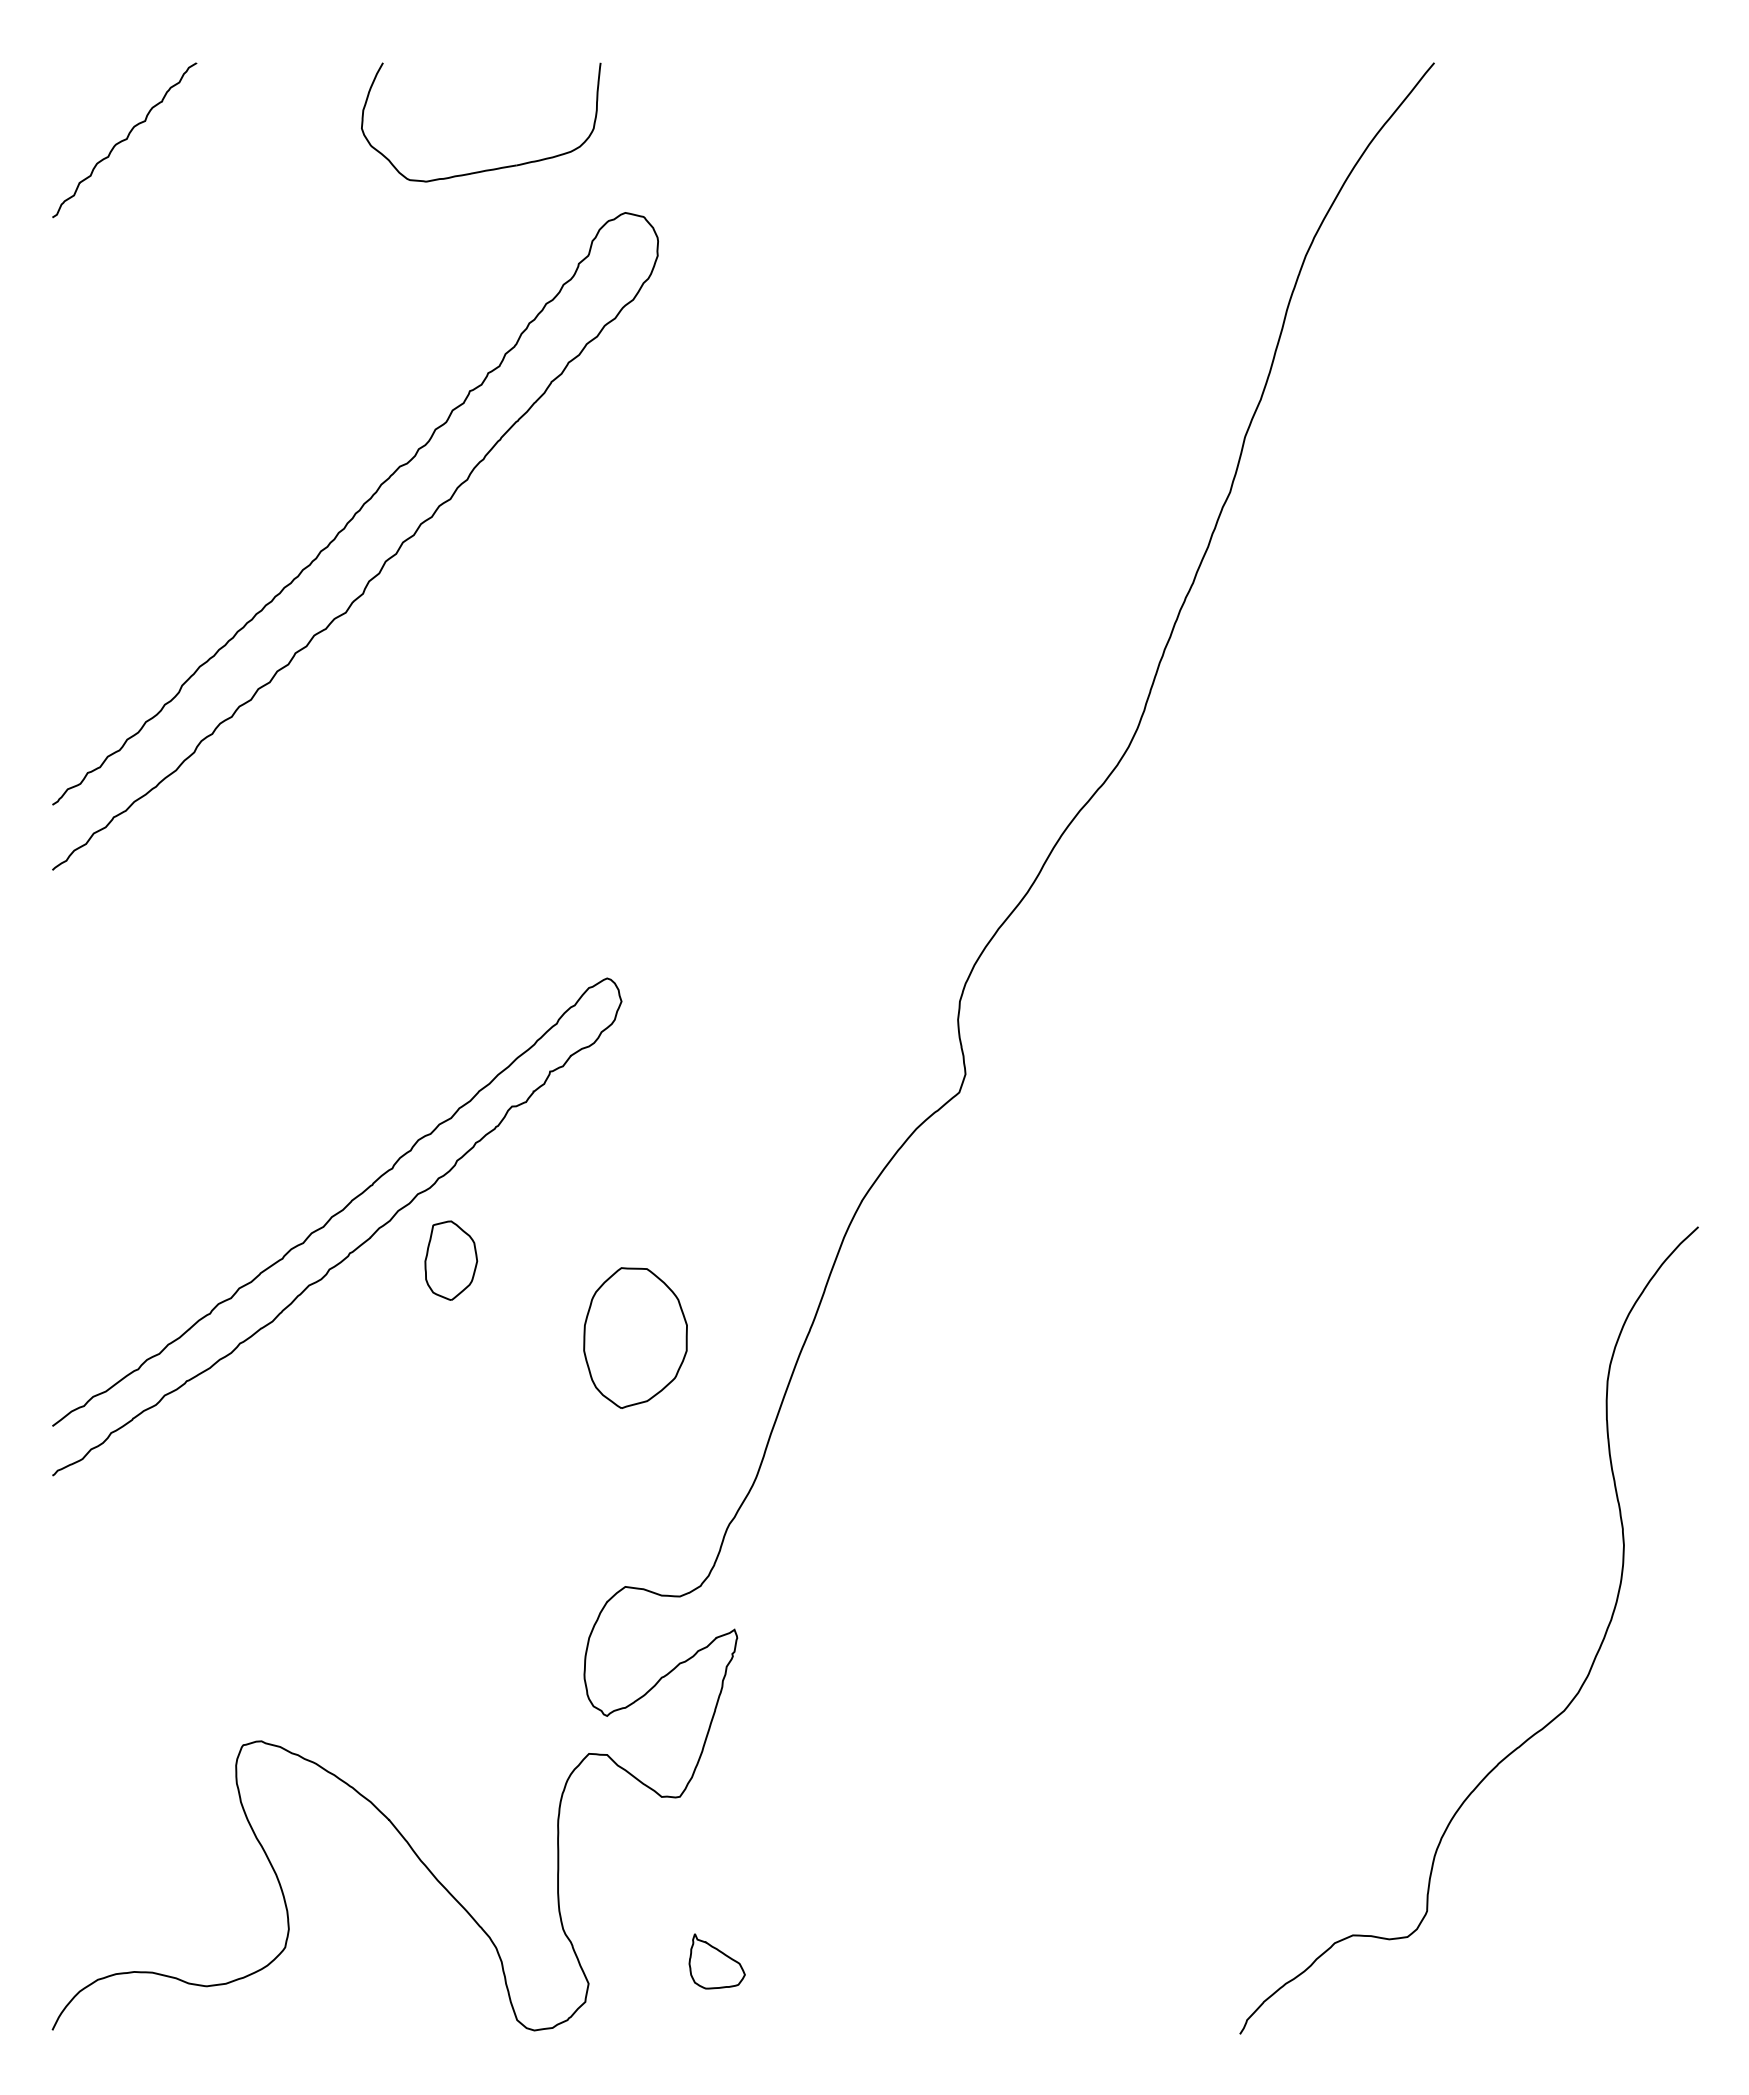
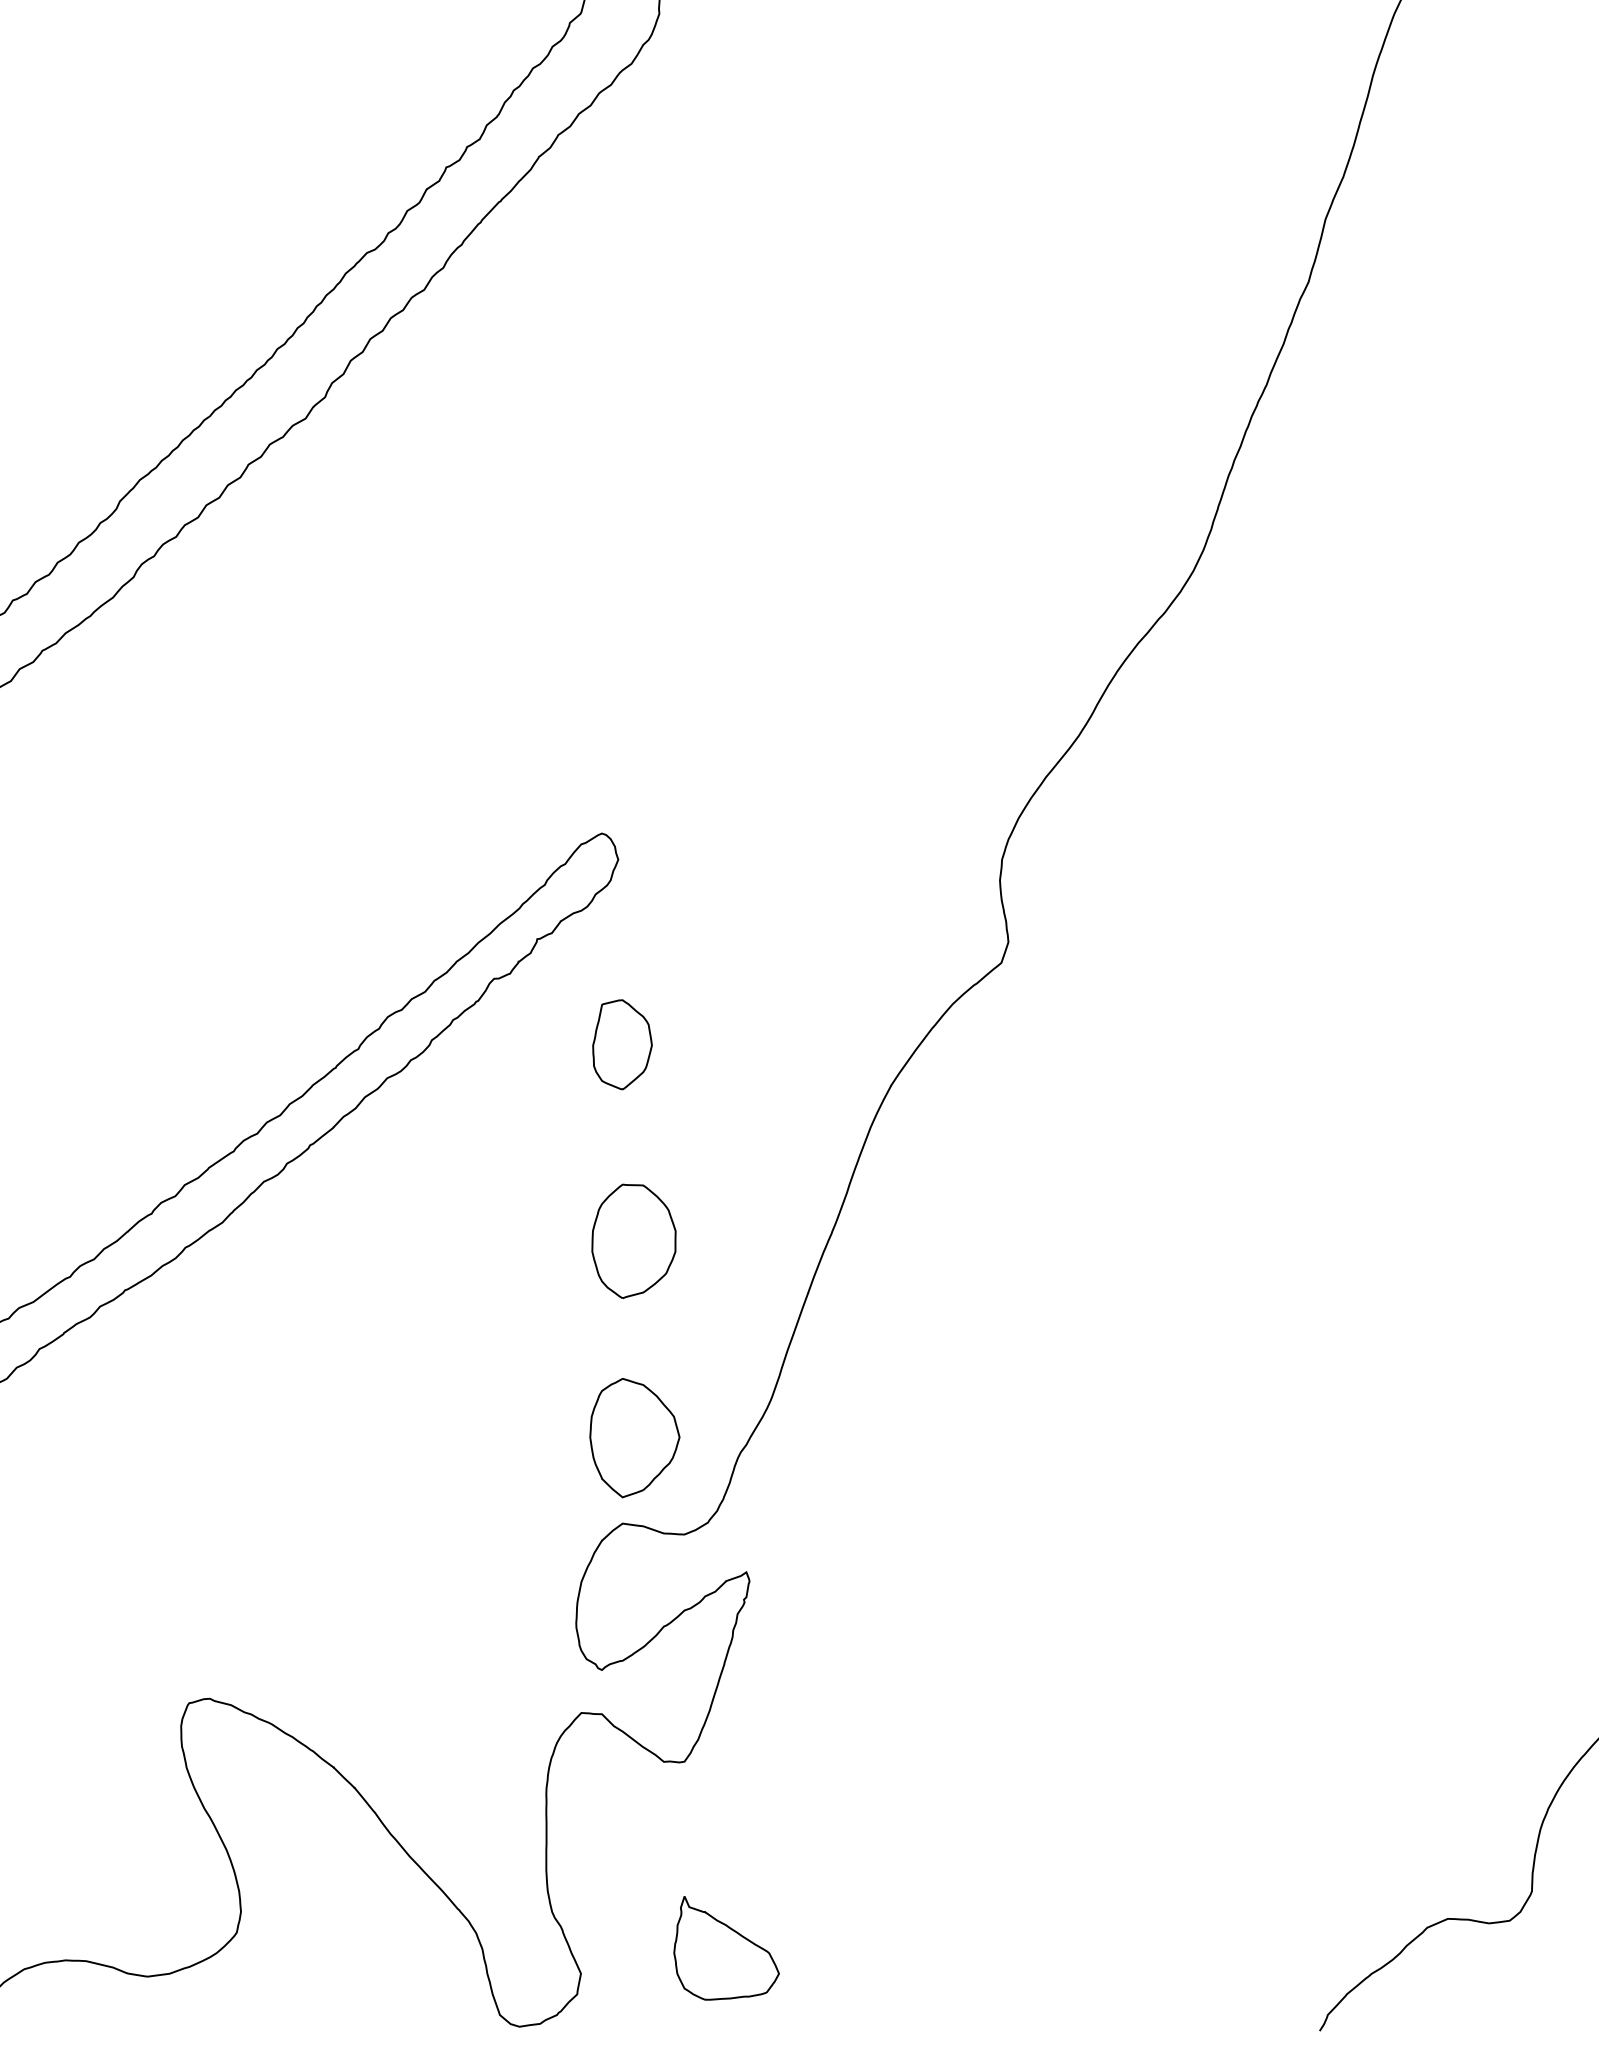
part: (451, 1260) -> (622, 1044), moved
part: (634, 1337) -> (632, 1240), size x0.71
part: (636, 1511) -> (635, 1438), added
part: (717, 1961) -> (727, 1948), size x1.67

